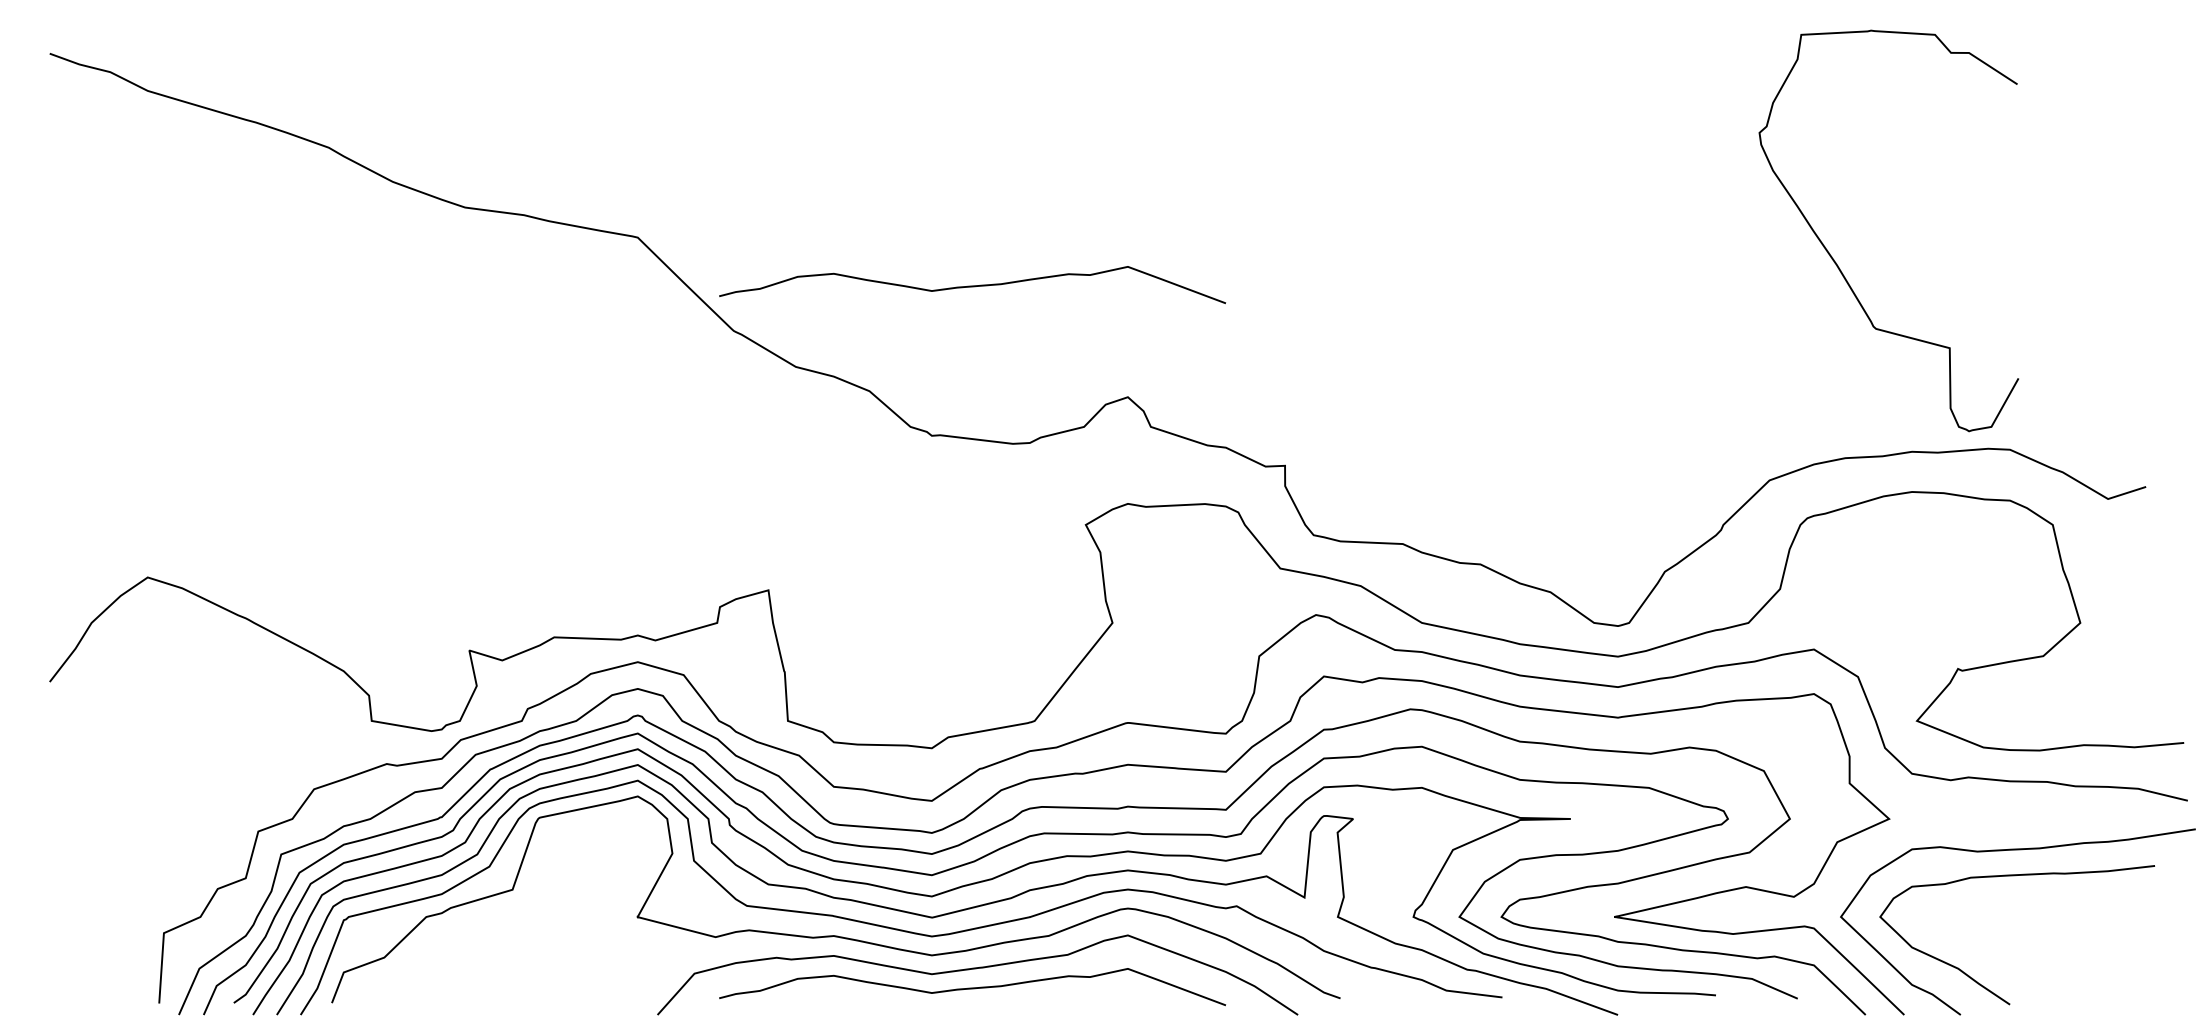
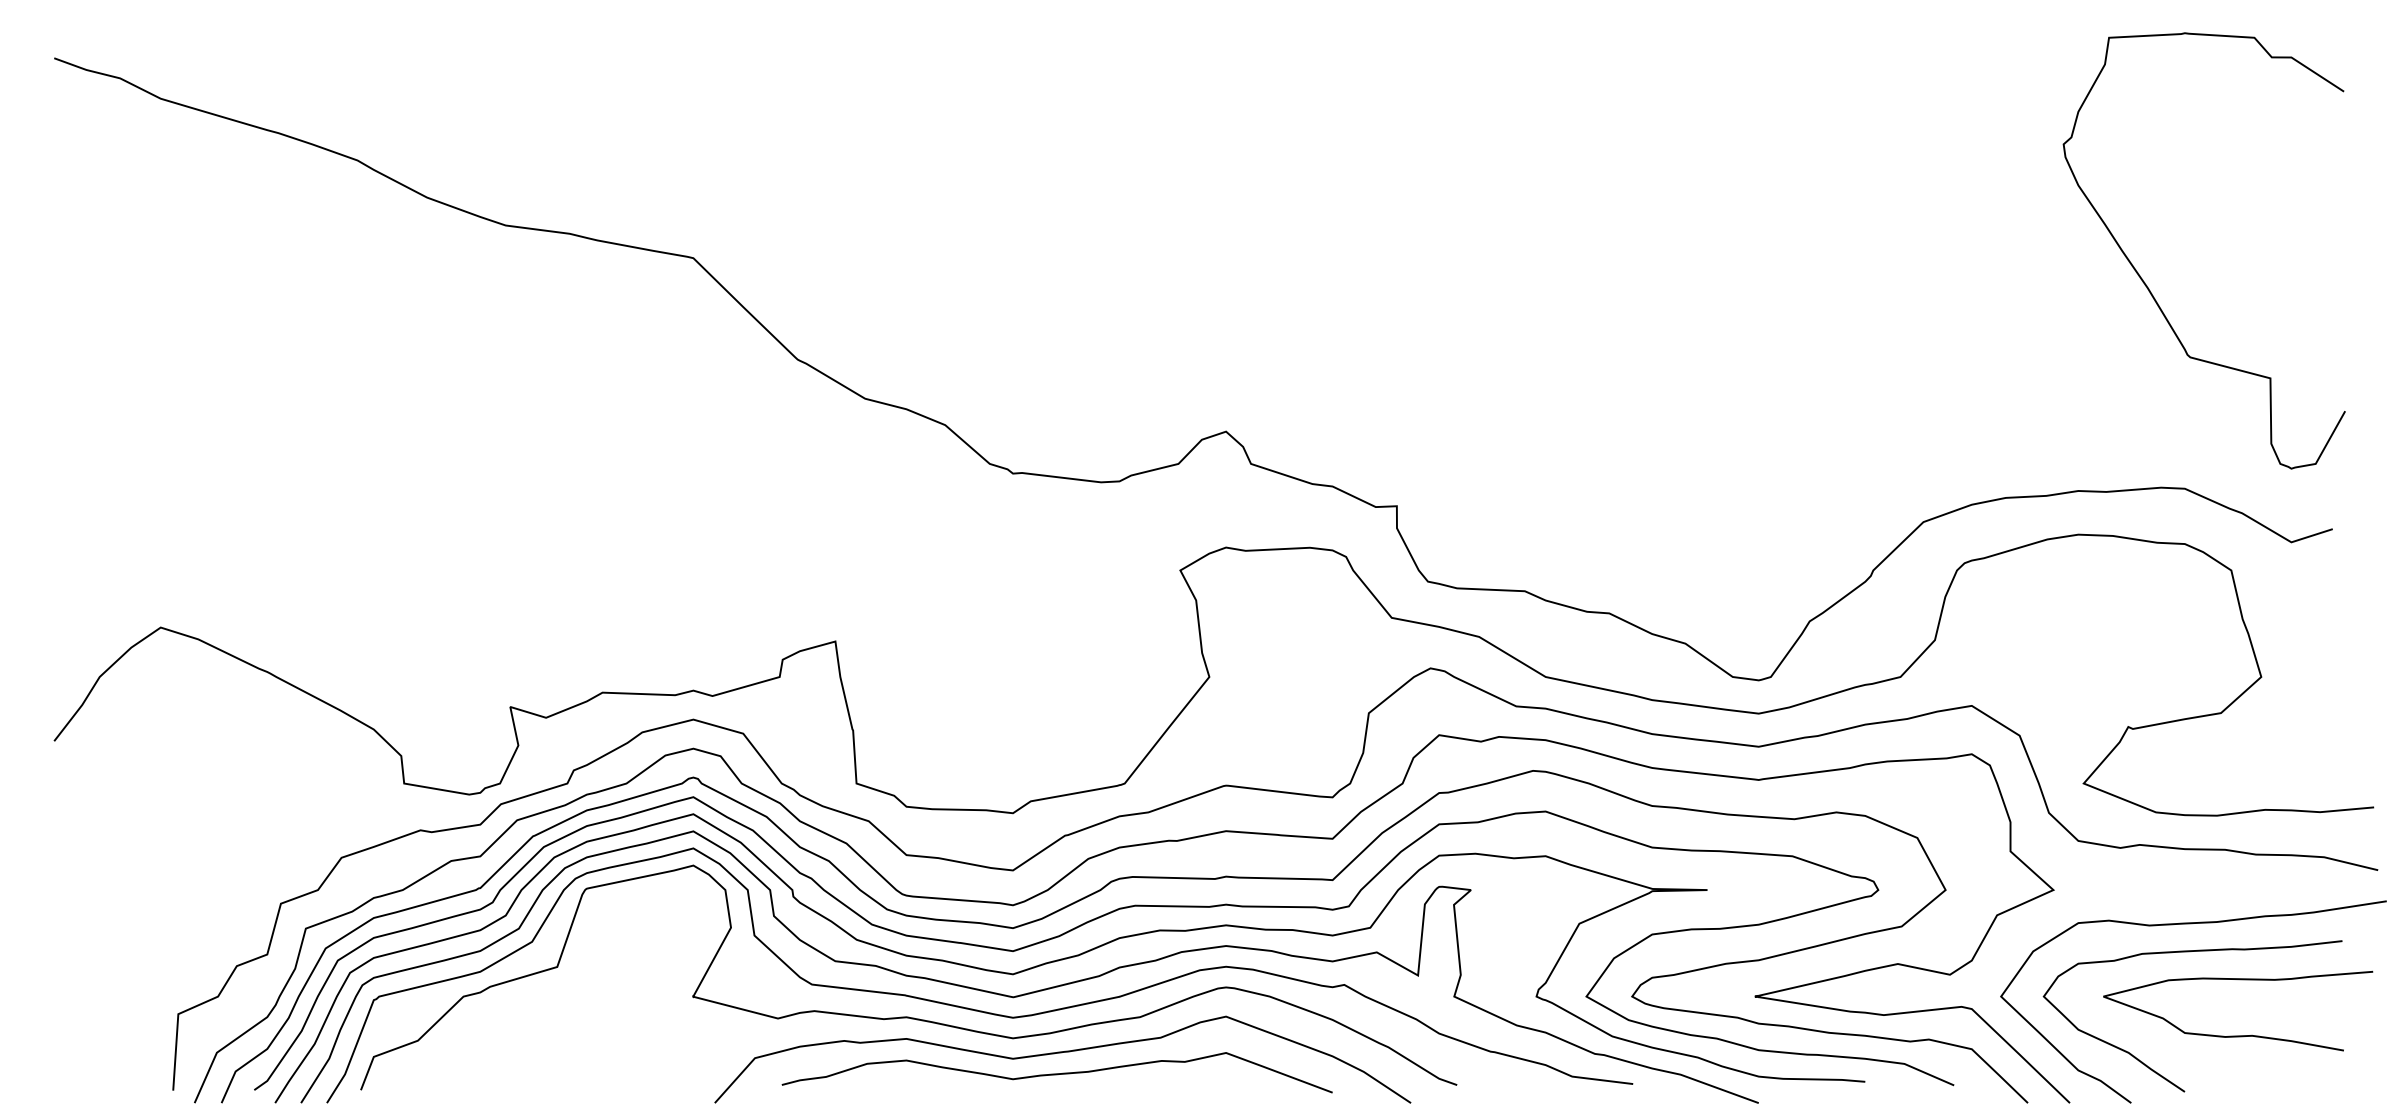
curve: (1838, 265) -> (2149, 288), moved
curve: (972, 285) -> (1057, 310), removed
curve: (2058, 952) -> (2237, 1035), added

